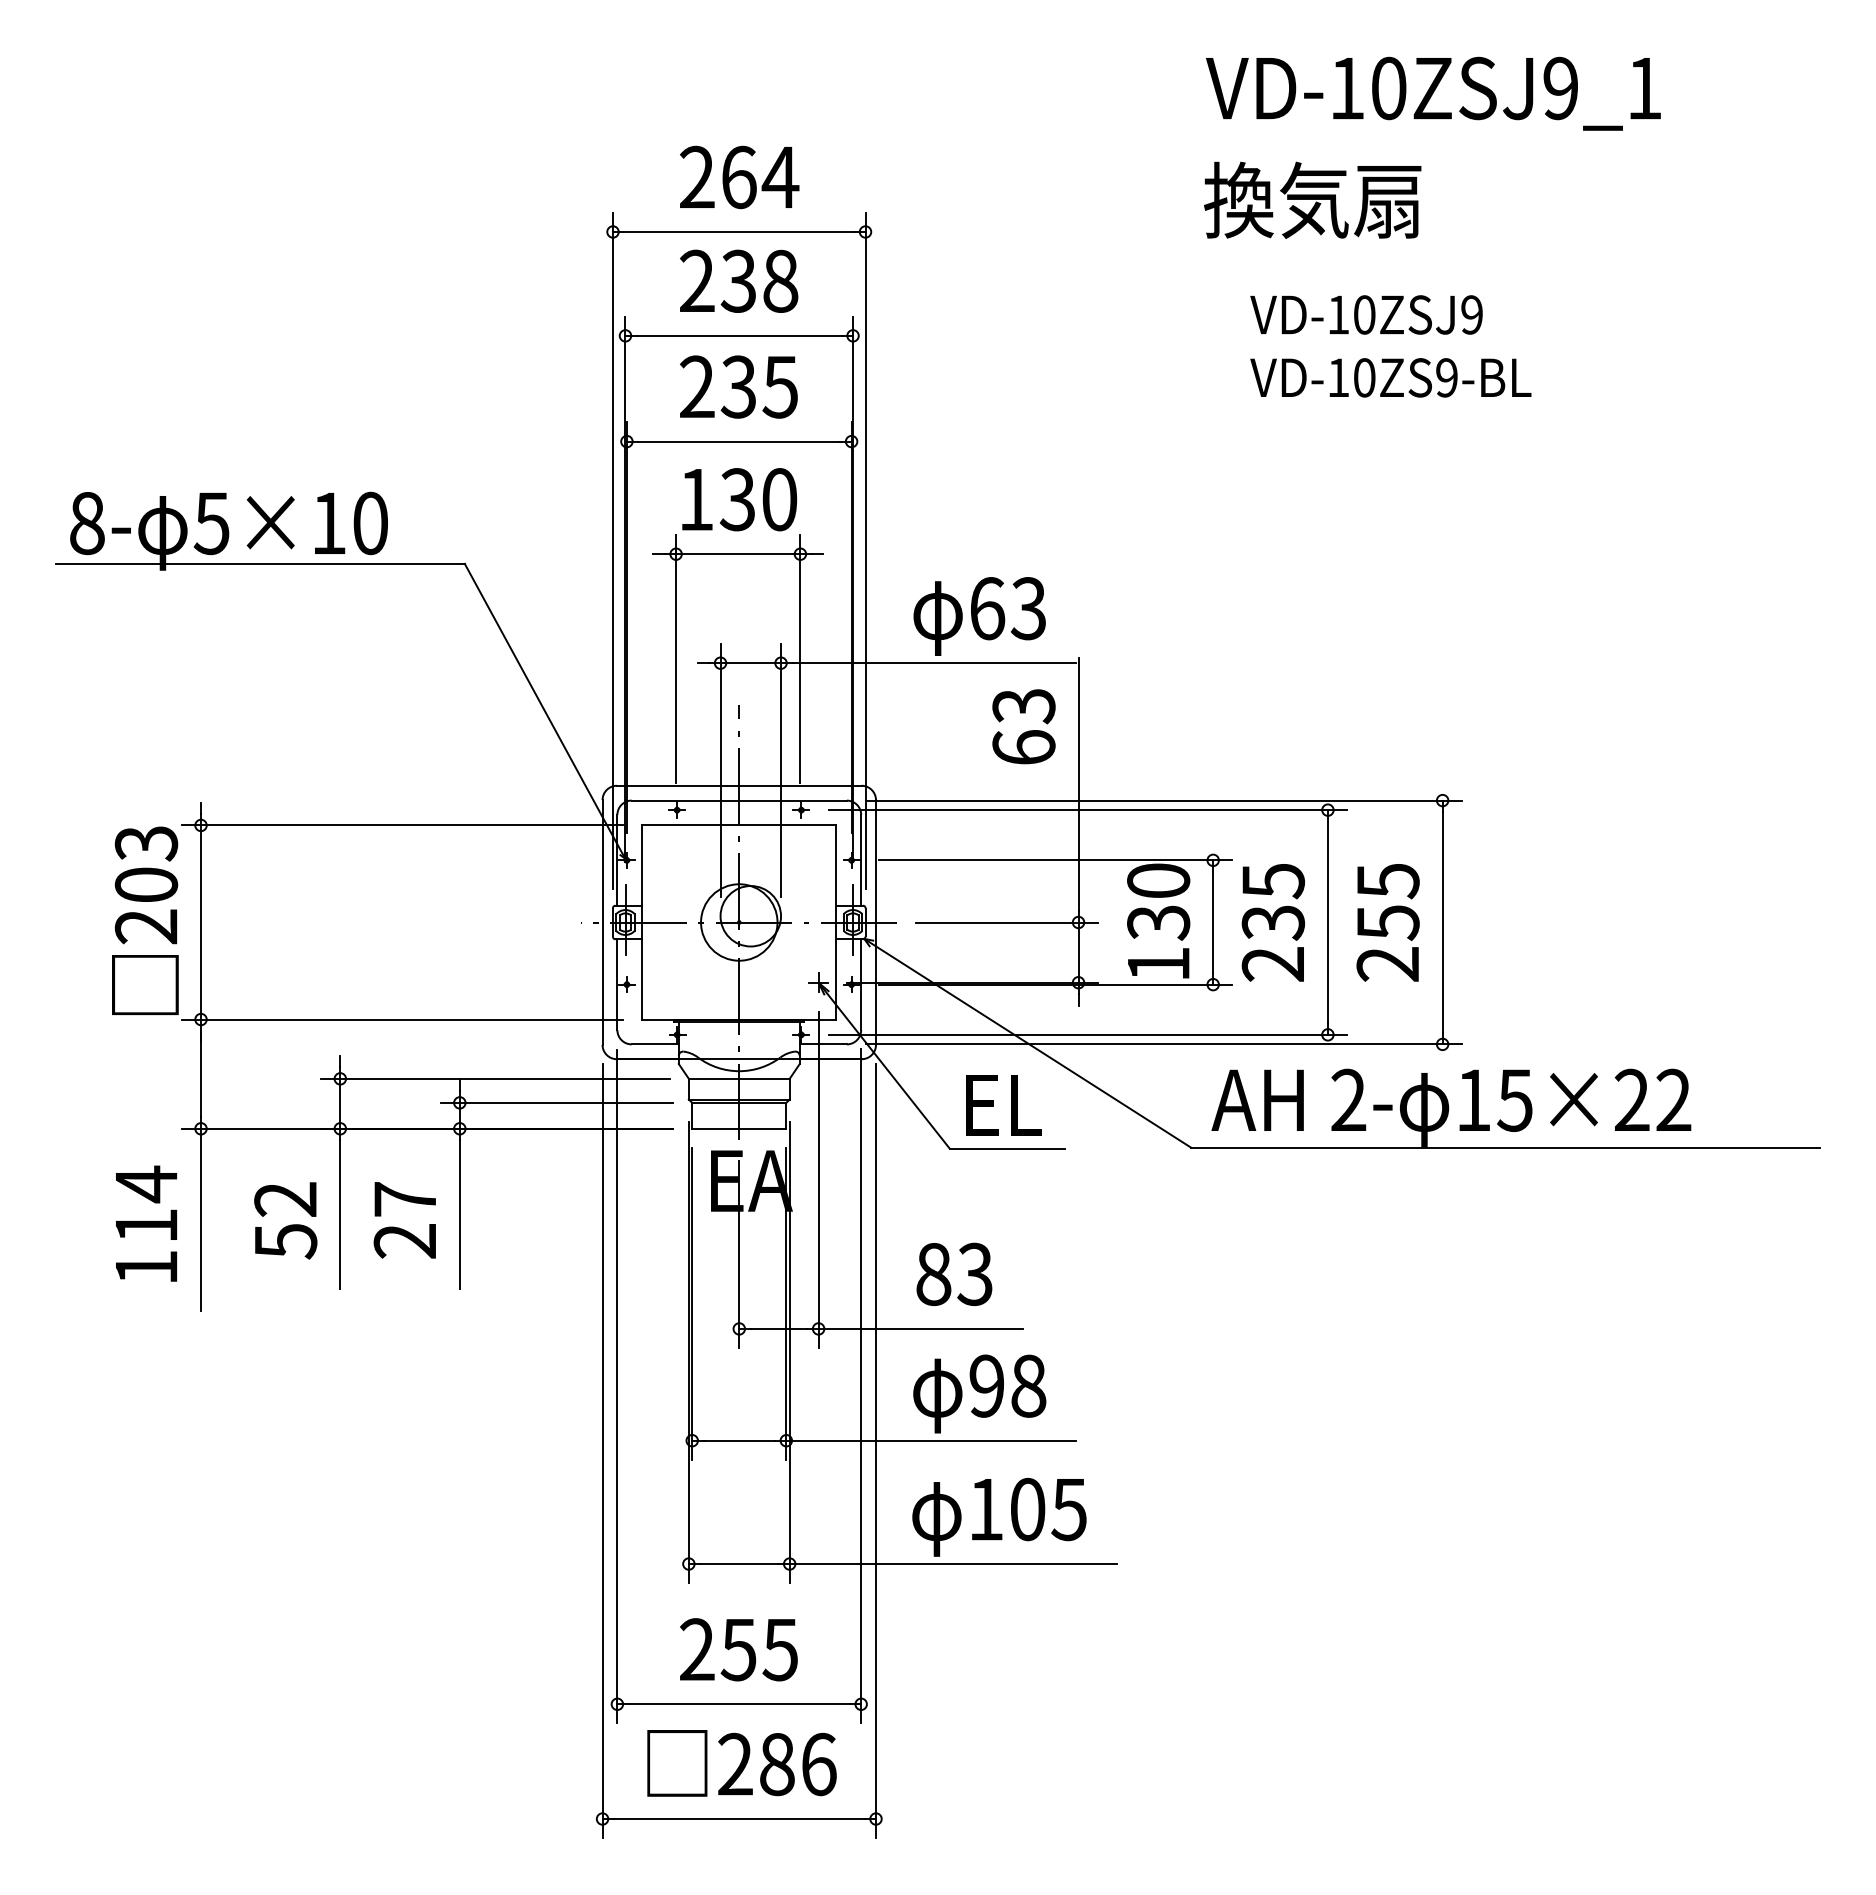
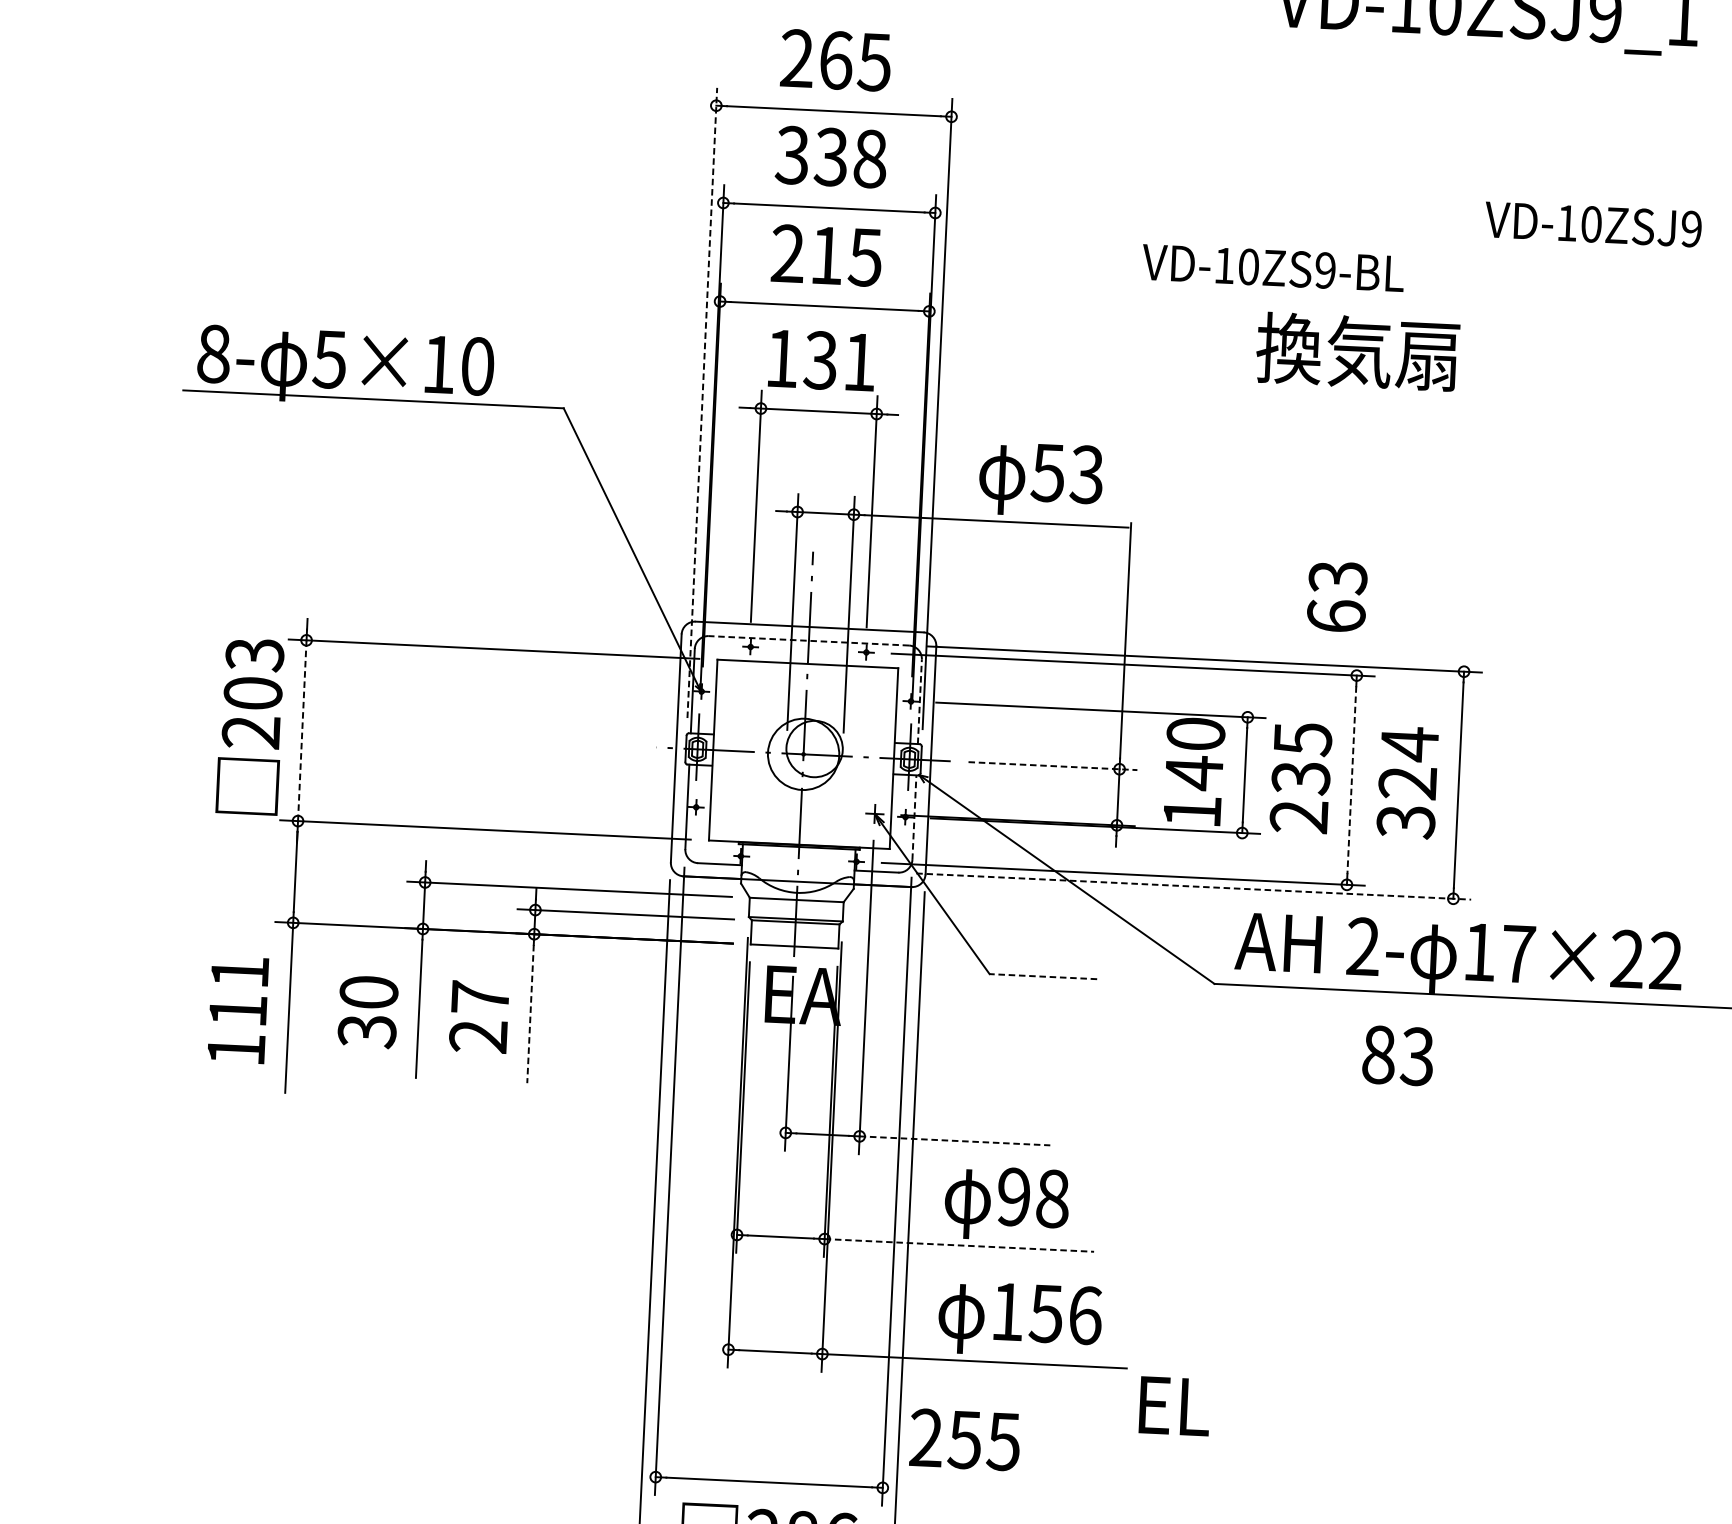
text: (780, 177) -> (874, 62), 264 -> 265
text: (1312, 199) -> (1357, 351), moved
text: (696, 281) -> (791, 155), 238 -> 338
text: (1366, 314) -> (1593, 224), moved
text: (1390, 377) -> (1272, 267), moved
text: (737, 386) -> (825, 255), 235 -> 215
text: (779, 499) -> (859, 362), 130 -> 131
line: (613, 550) -> (702, 402), solid -> dashed
text: (987, 608) -> (1048, 472), 63 -> 53
text: (1023, 726) -> (1336, 596), moved
line: (739, 800) -> (809, 640), solid -> dashed
line: (861, 859) -> (920, 701), solid -> dashed
line: (201, 922) -> (302, 730), solid -> dashed
line: (1007, 922) -> (1053, 766), solid -> dashed
text: (1158, 922) -> (1194, 772), 130 -> 140
line: (1327, 922) -> (1351, 780), solid -> dashed
text: (1387, 922) -> (1407, 782), 255 -> 324
line: (861, 984) -> (914, 817), solid -> dashed
line: (1163, 1044) -> (1193, 886), solid -> dashed
text: (1514, 1100) -> (1517, 954), 15×22 -> 17×22
text: (1003, 1105) -> (1174, 1406), moved
line: (1007, 1148) -> (1043, 976), solid -> dashed
text: (146, 1184) -> (240, 972), 114 -> 111
line: (459, 1215) -> (530, 1014), solid -> dashed
text: (285, 1220) -> (367, 1011), 52 -> 30
text: (954, 1273) -> (1398, 1054), moved
line: (921, 1328) -> (955, 1140), solid -> dashed
line: (930, 1440) -> (958, 1245), solid -> dashed
text: (1048, 1509) -> (1065, 1314), 105 -> 156
text: (738, 1649) -> (964, 1439), moved

